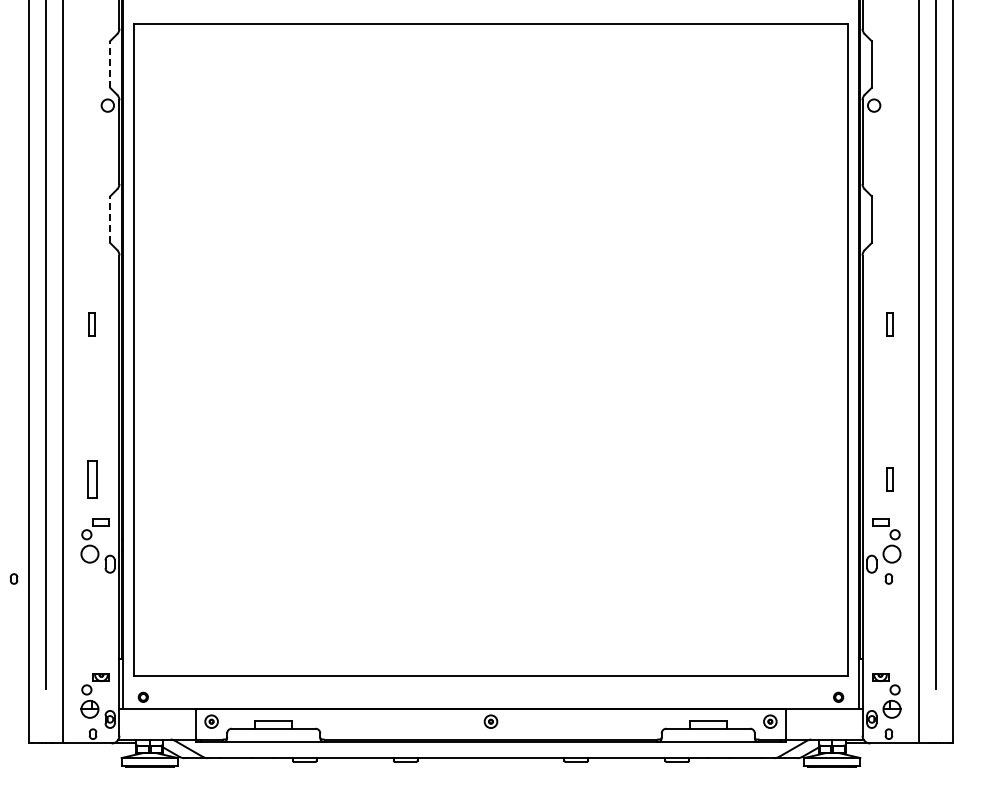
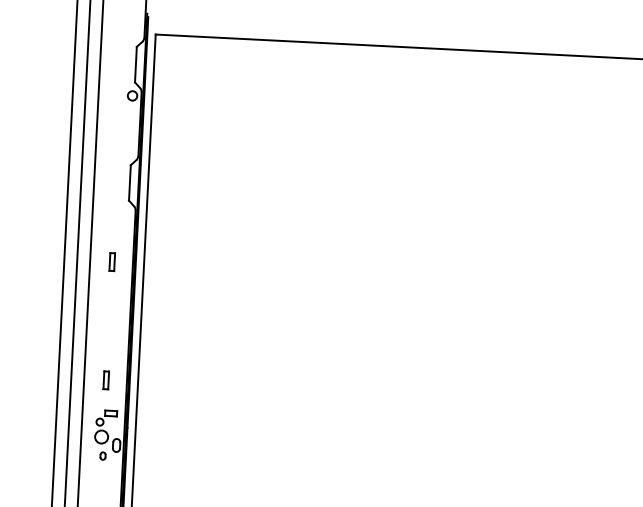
line: (110, 64) -> (136, 64), dashed -> solid
line: (110, 219) -> (130, 182), dashed -> solid
part: (91, 479) -> (105, 380), size x0.62
part: (14, 578) -> (103, 455), moved

